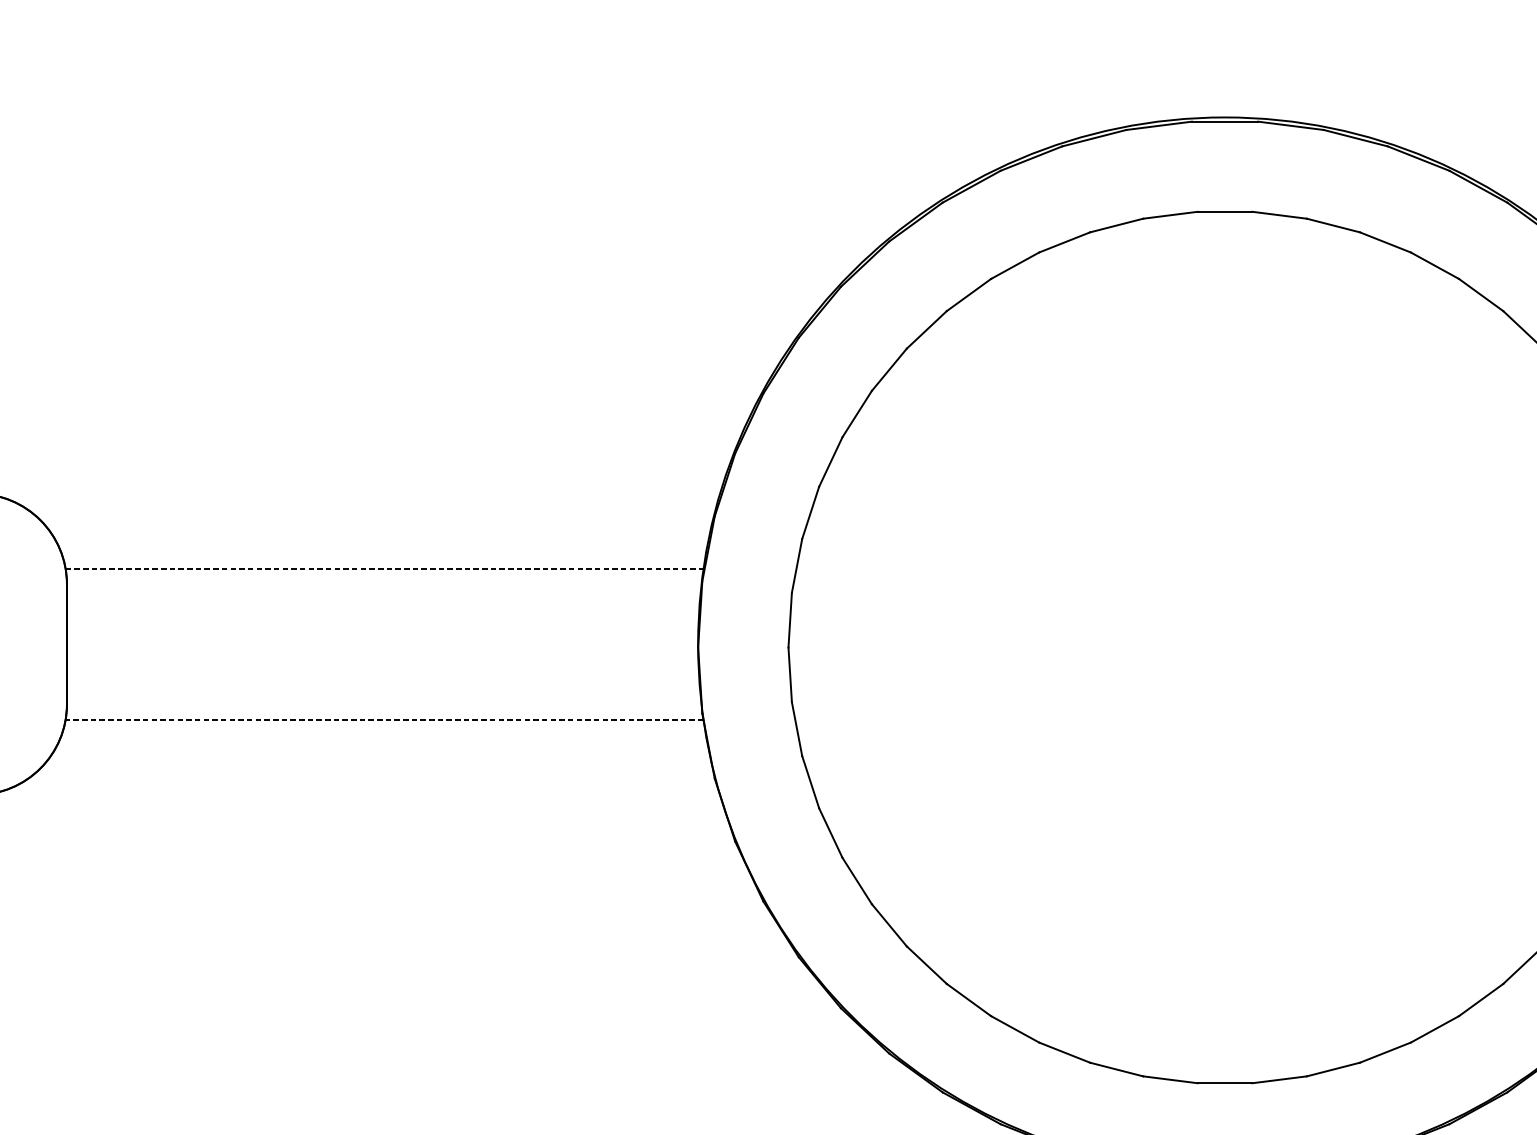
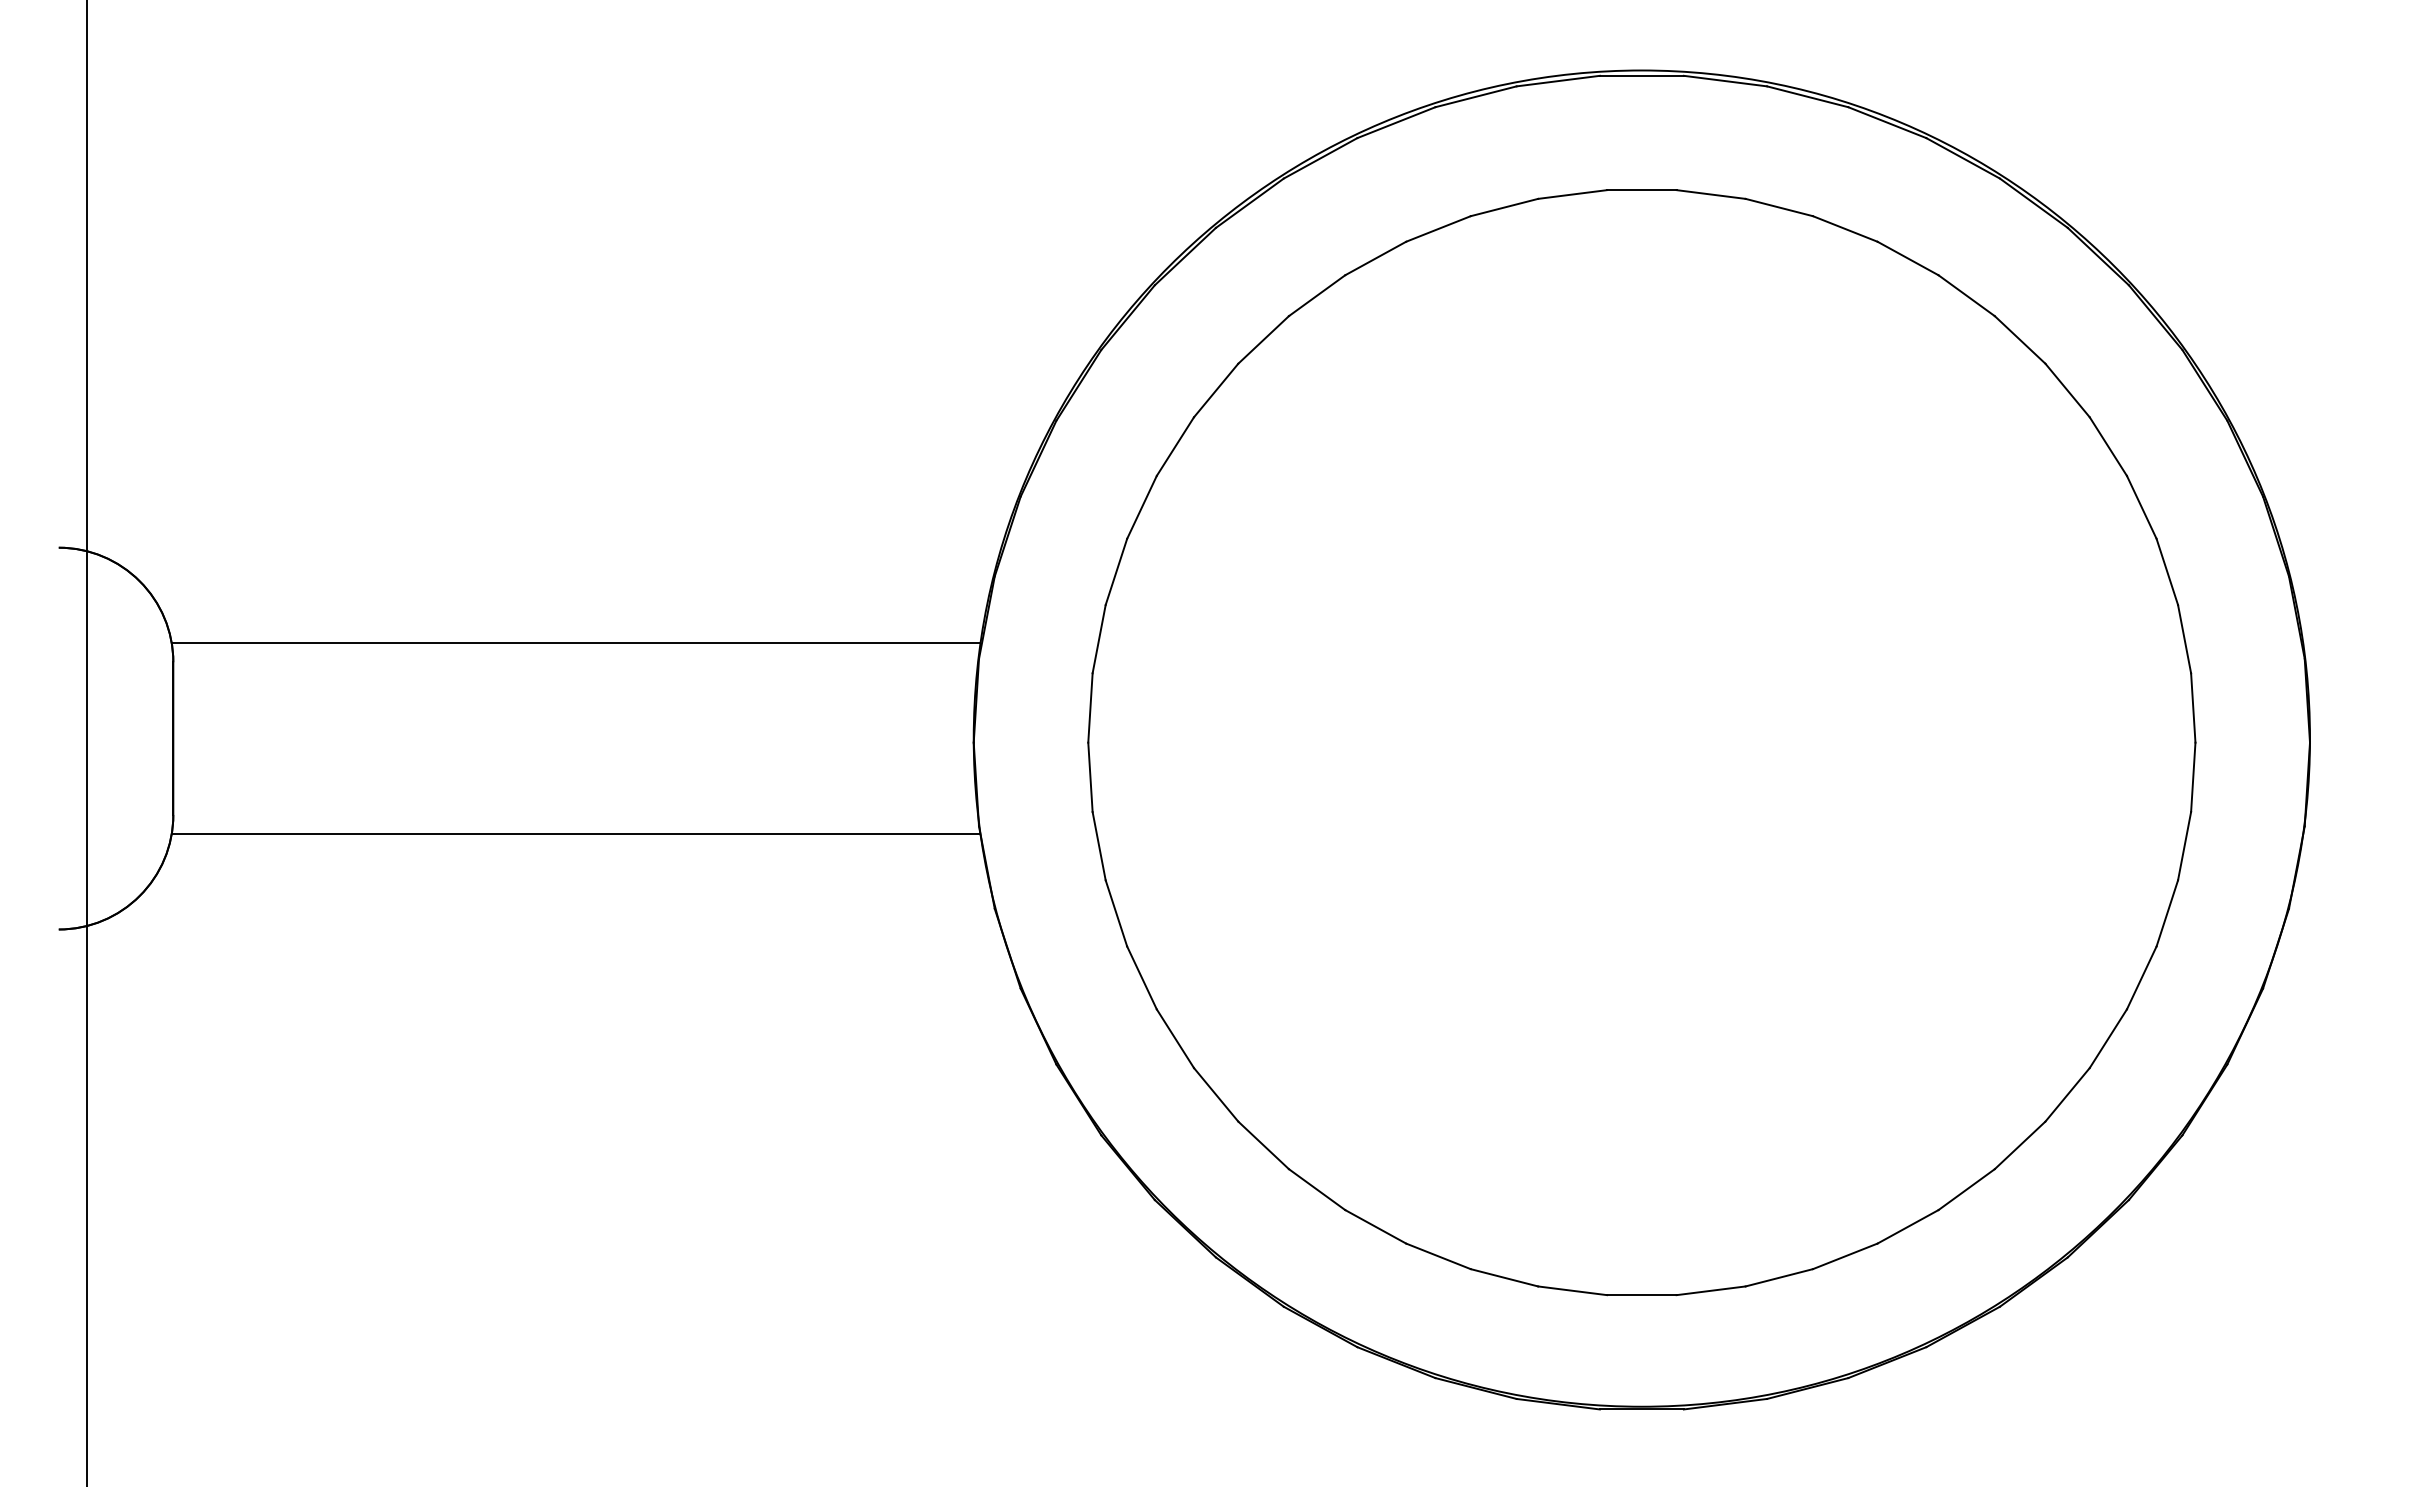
line: (384, 569) -> (576, 643), dashed -> solid
line: (384, 719) -> (575, 834), dashed -> solid

